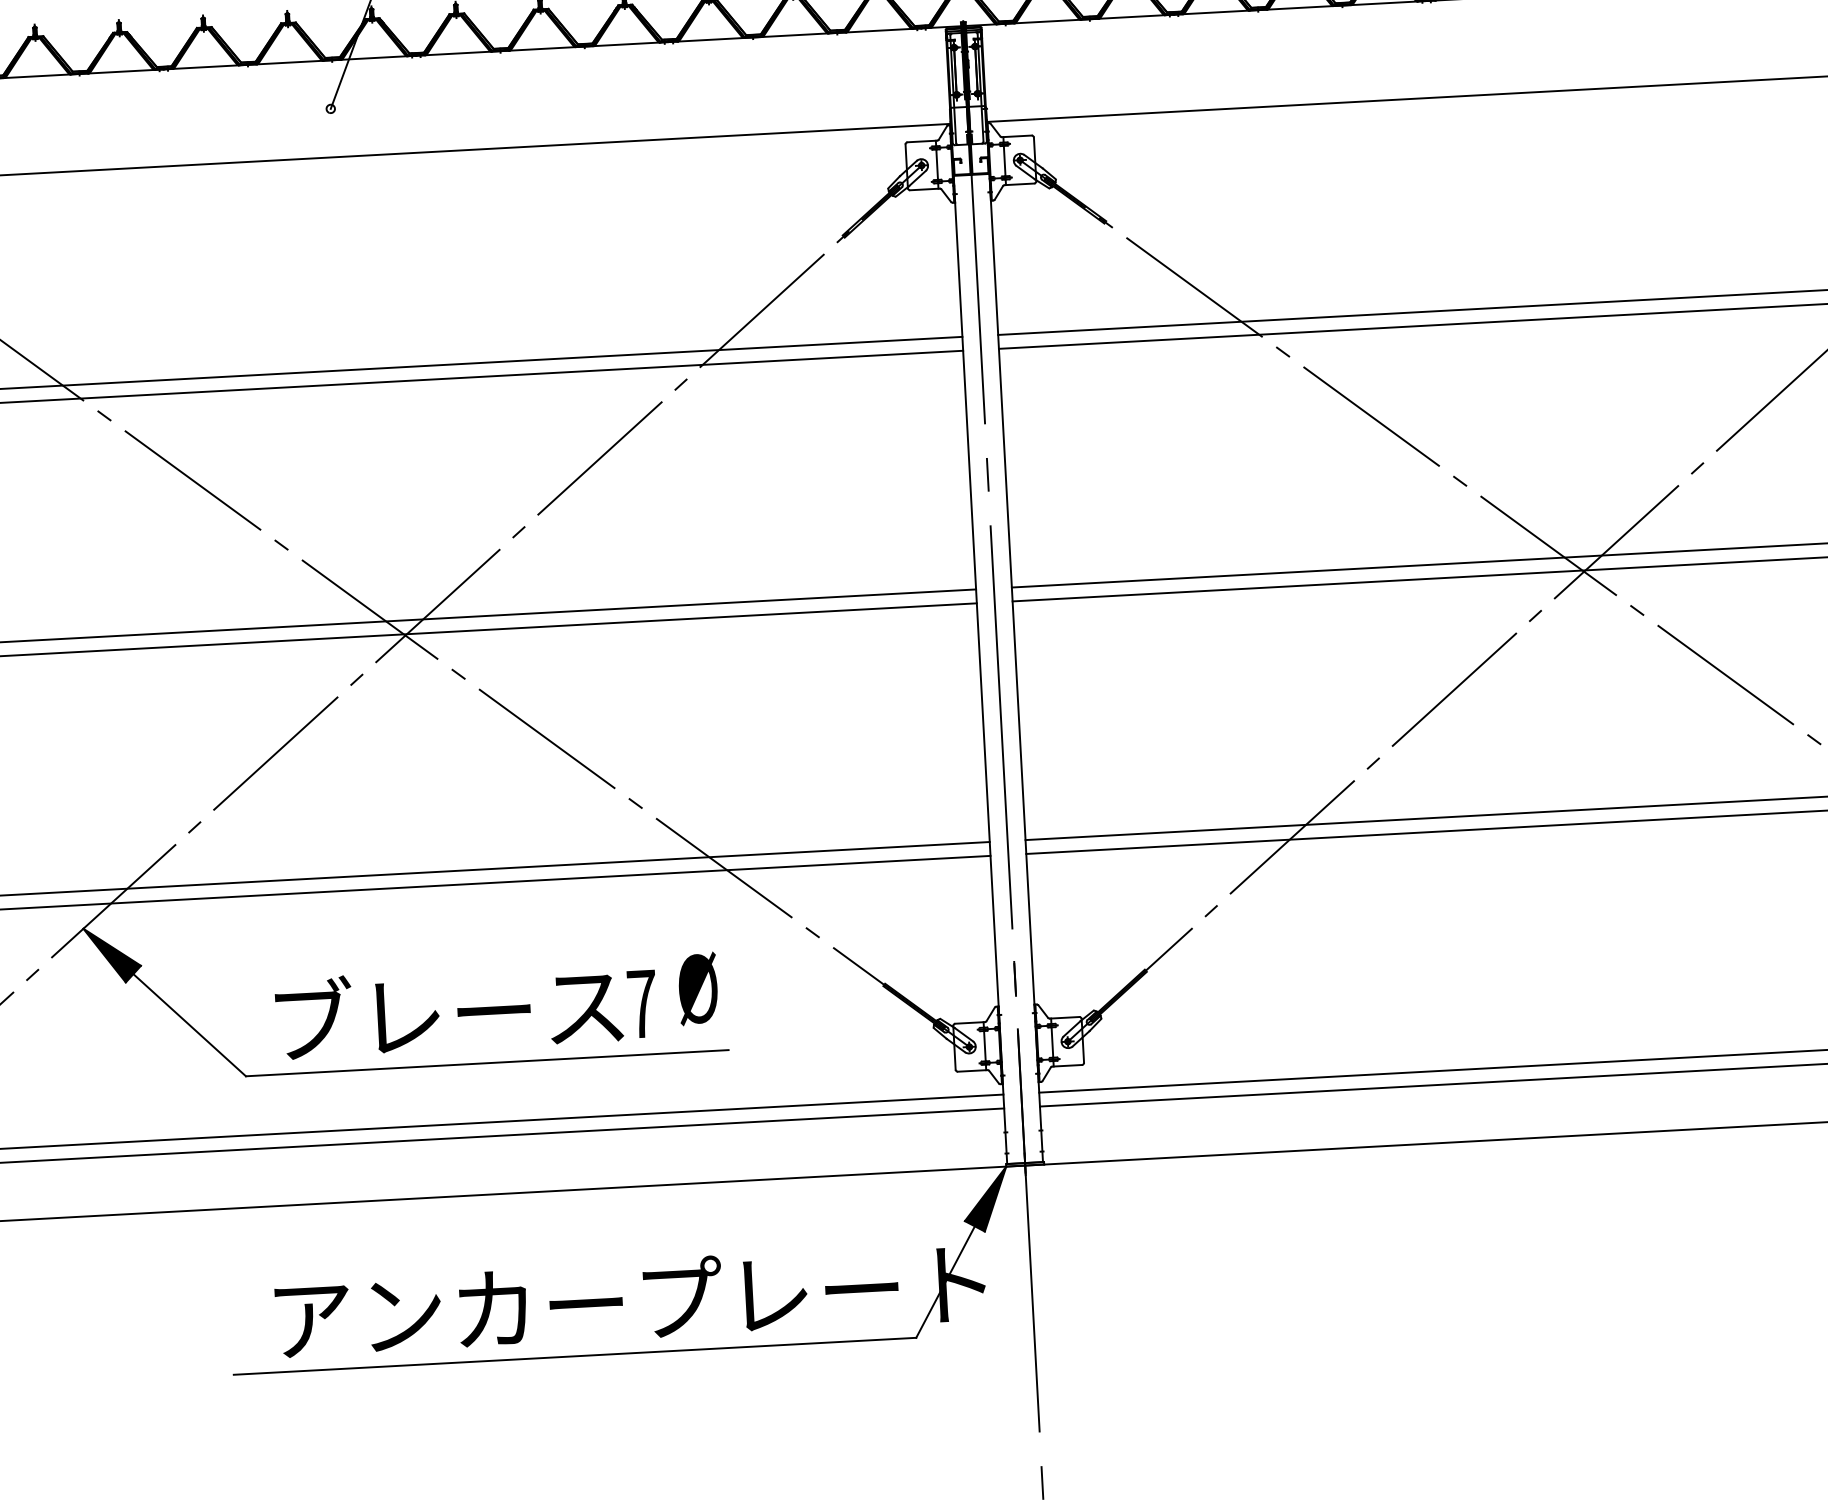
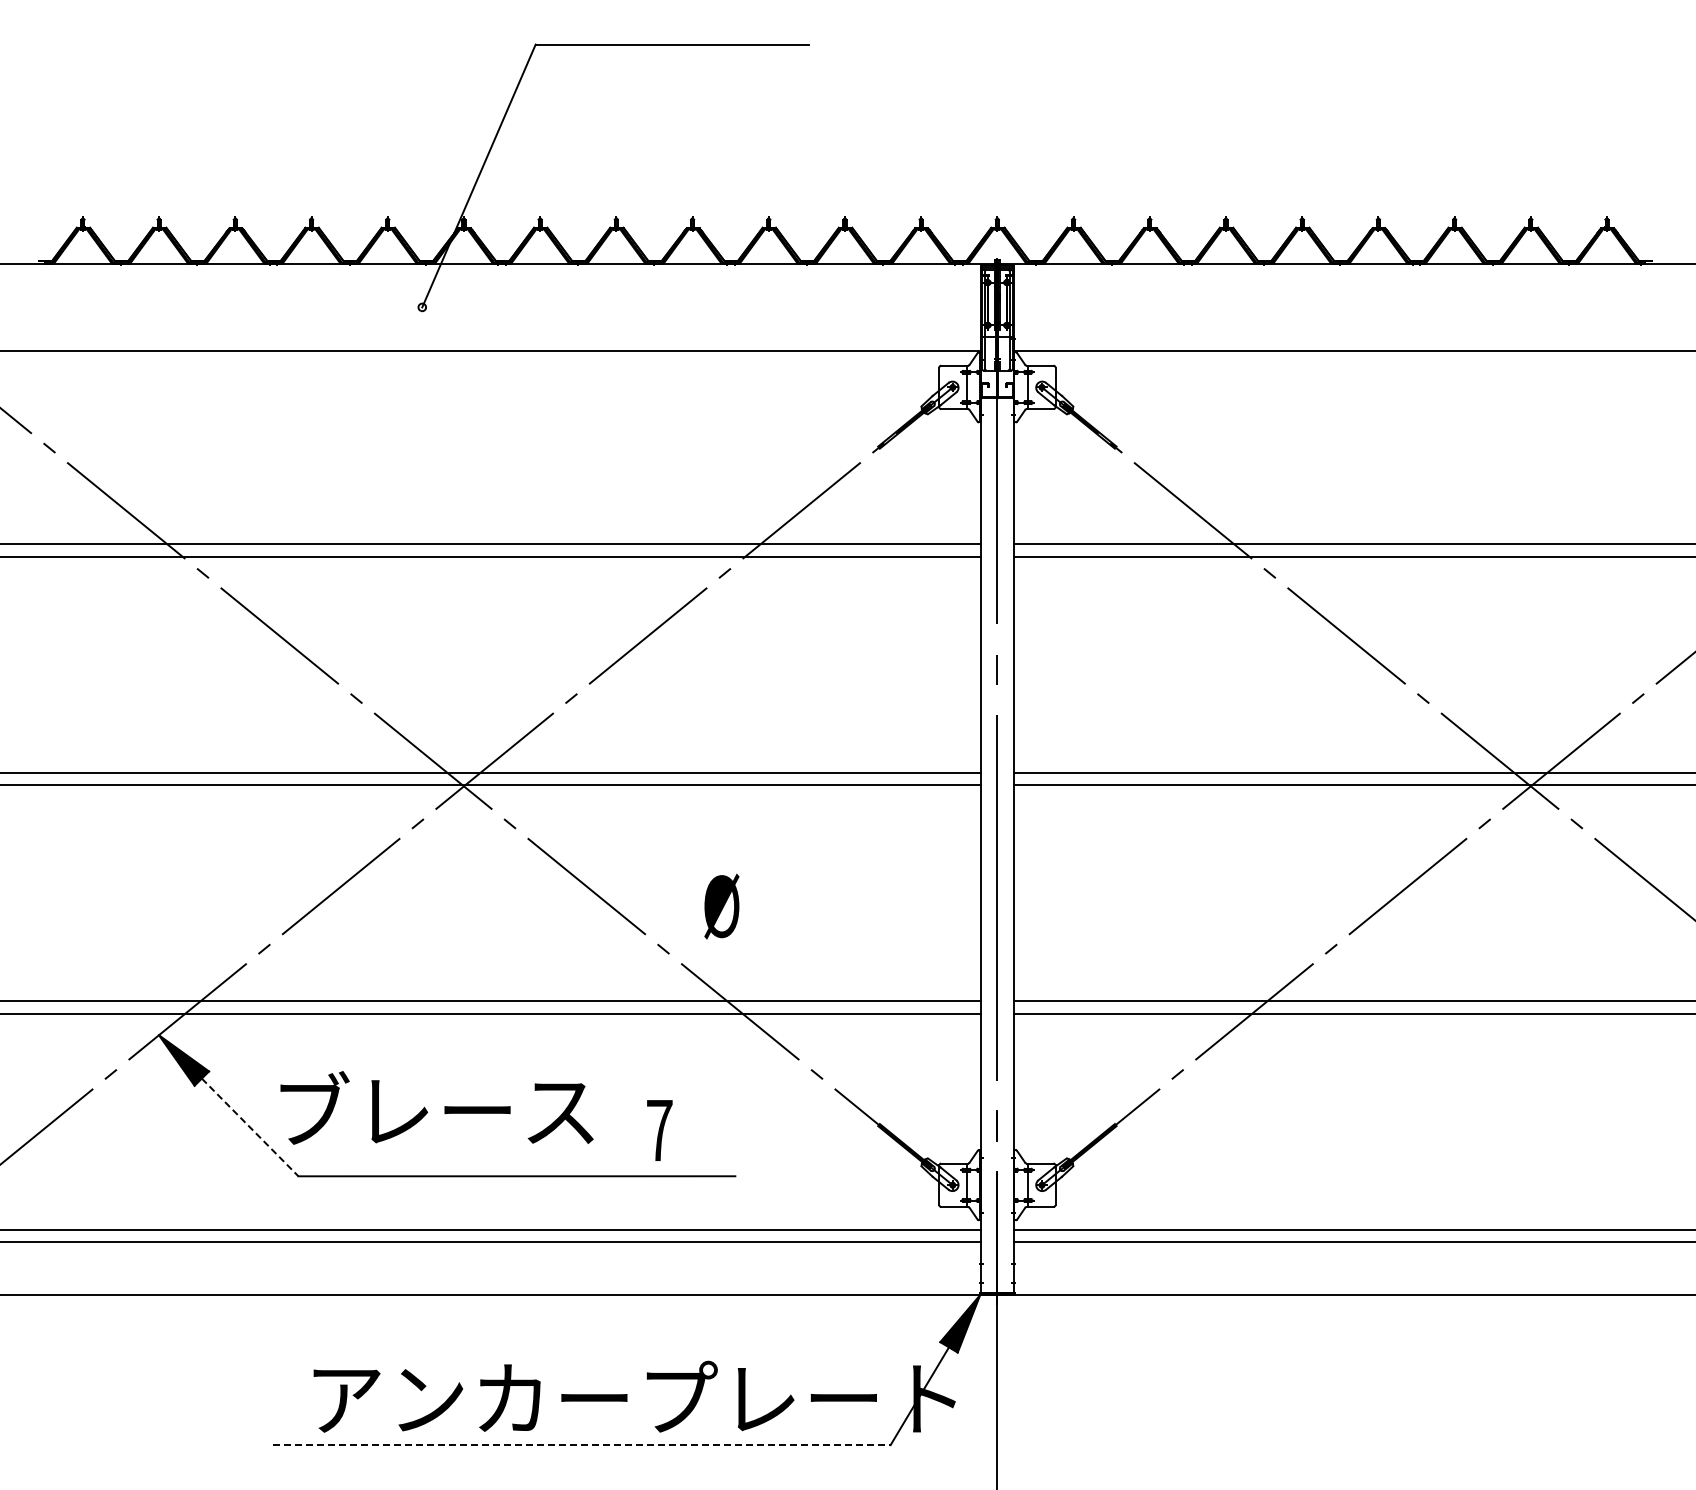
text: (697, 988) -> (721, 906), moved
text: (448, 1010) -> (436, 1107), moved
line: (190, 1025) -> (250, 1127), solid -> dashed
line: (574, 1356) -> (581, 1445), solid -> dashed

